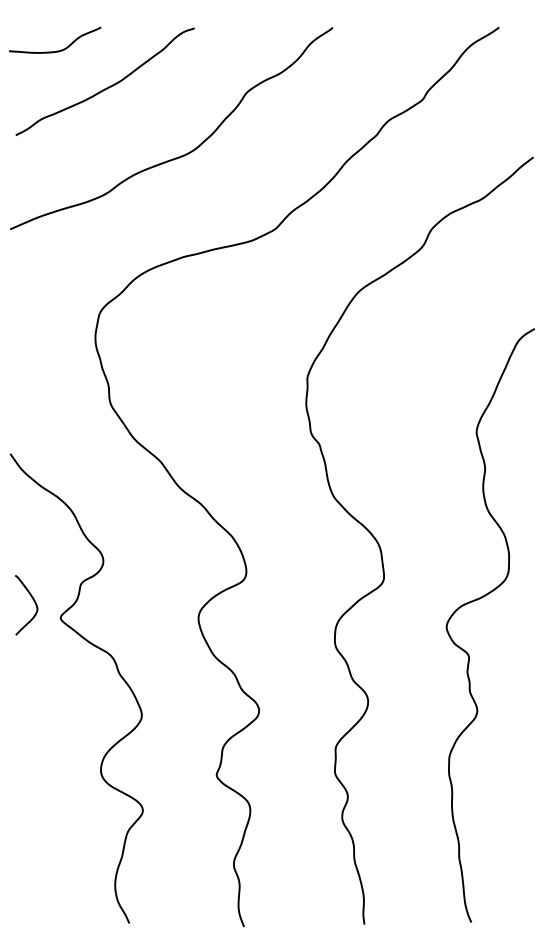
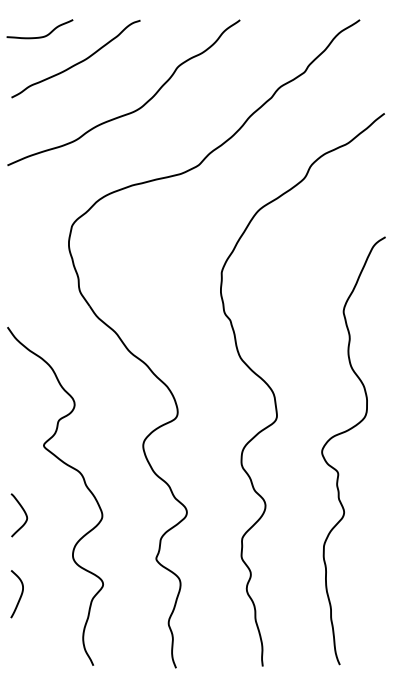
curve: (33, 602) -> (24, 513), moved
curve: (28, 824) -> (20, 594), added

